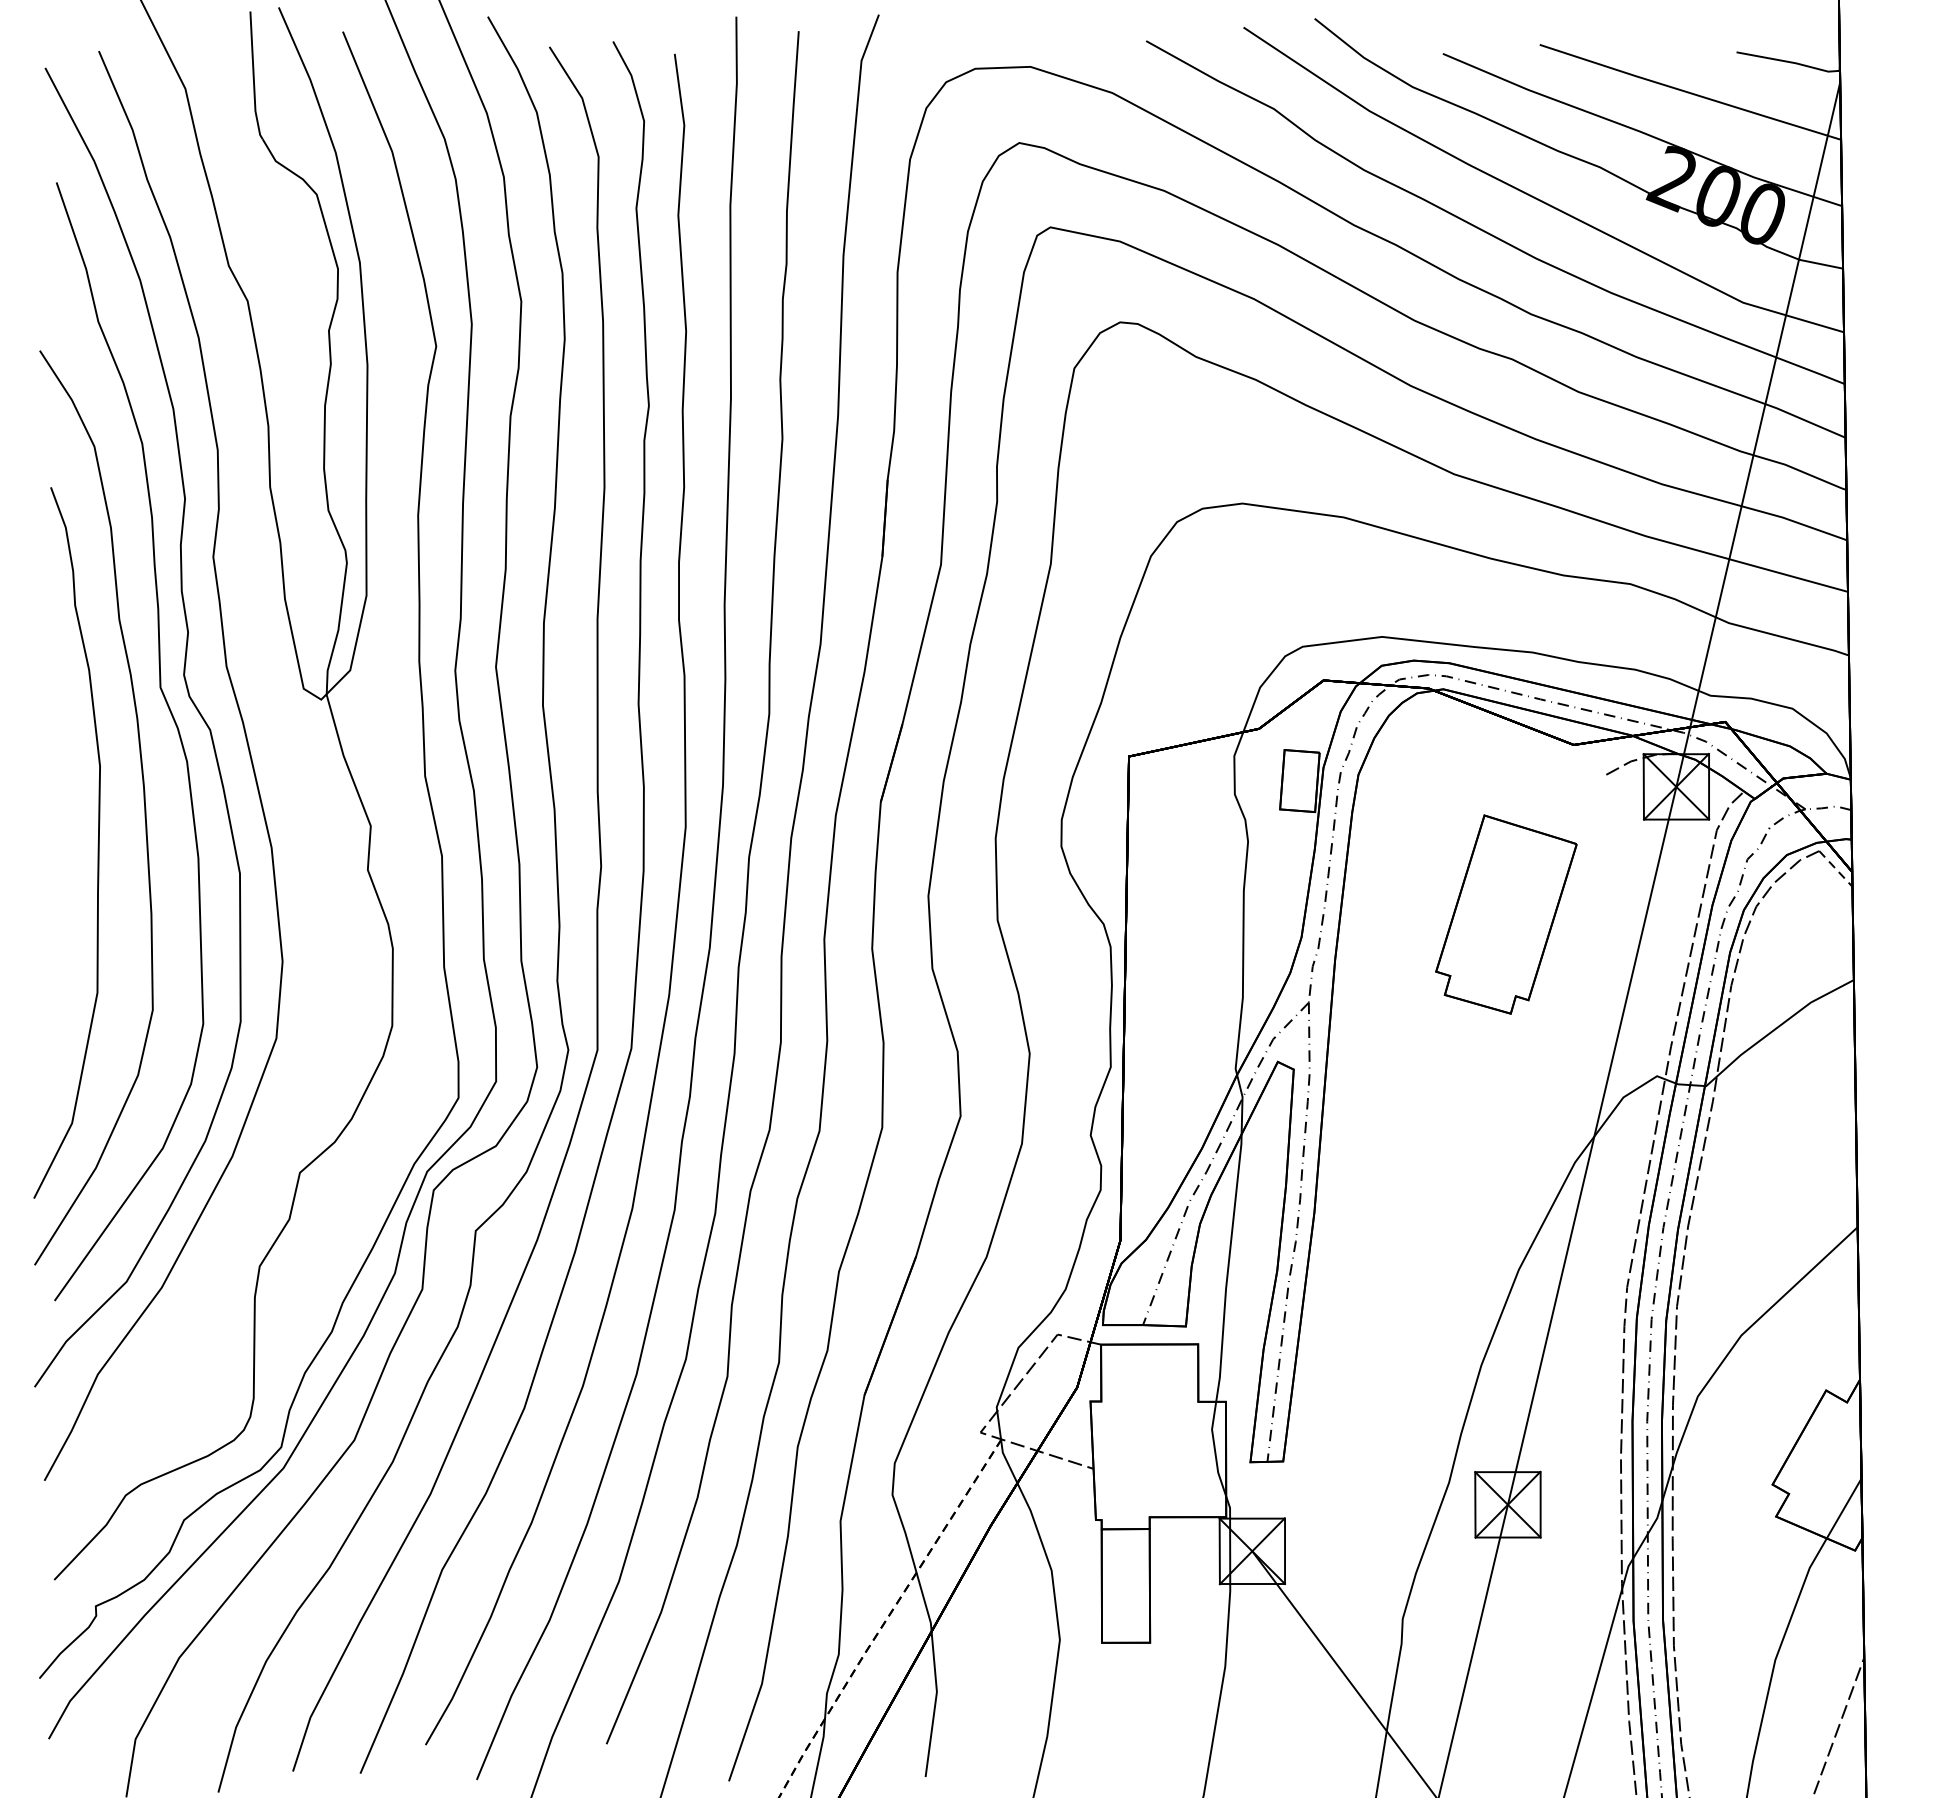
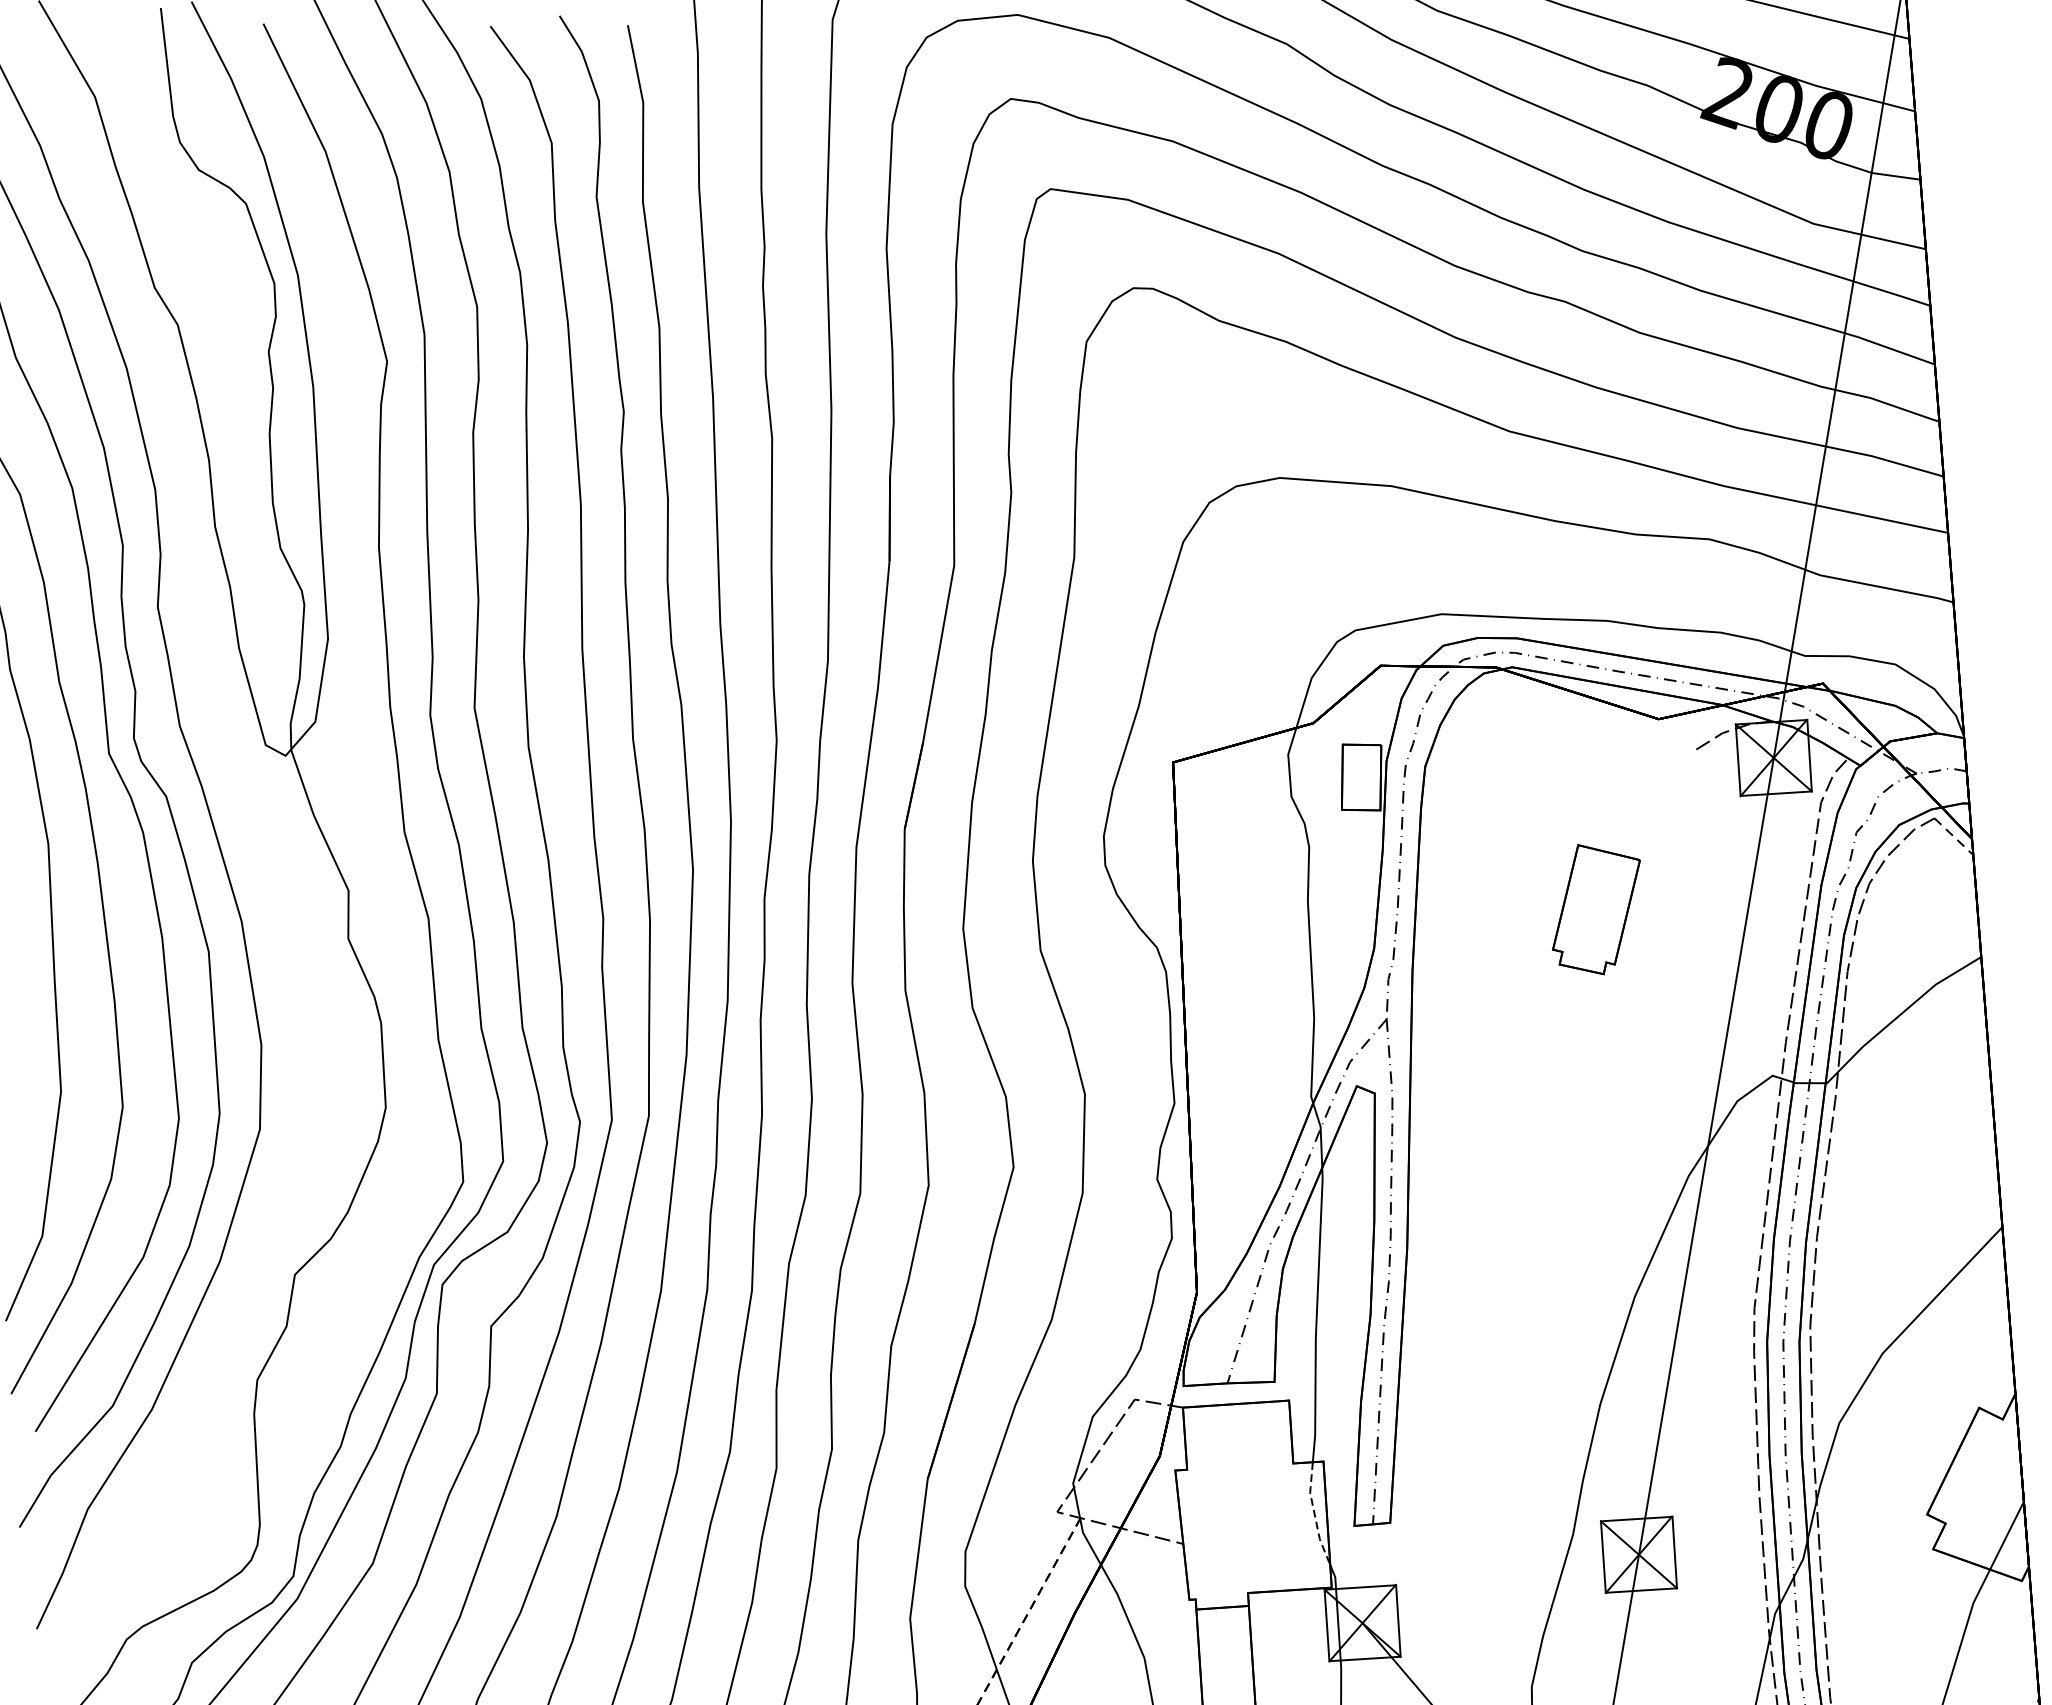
part: (1506, 914) -> (1596, 909), size x0.6
line: (1214, 1450) -> (1314, 1515), solid -> dashed

